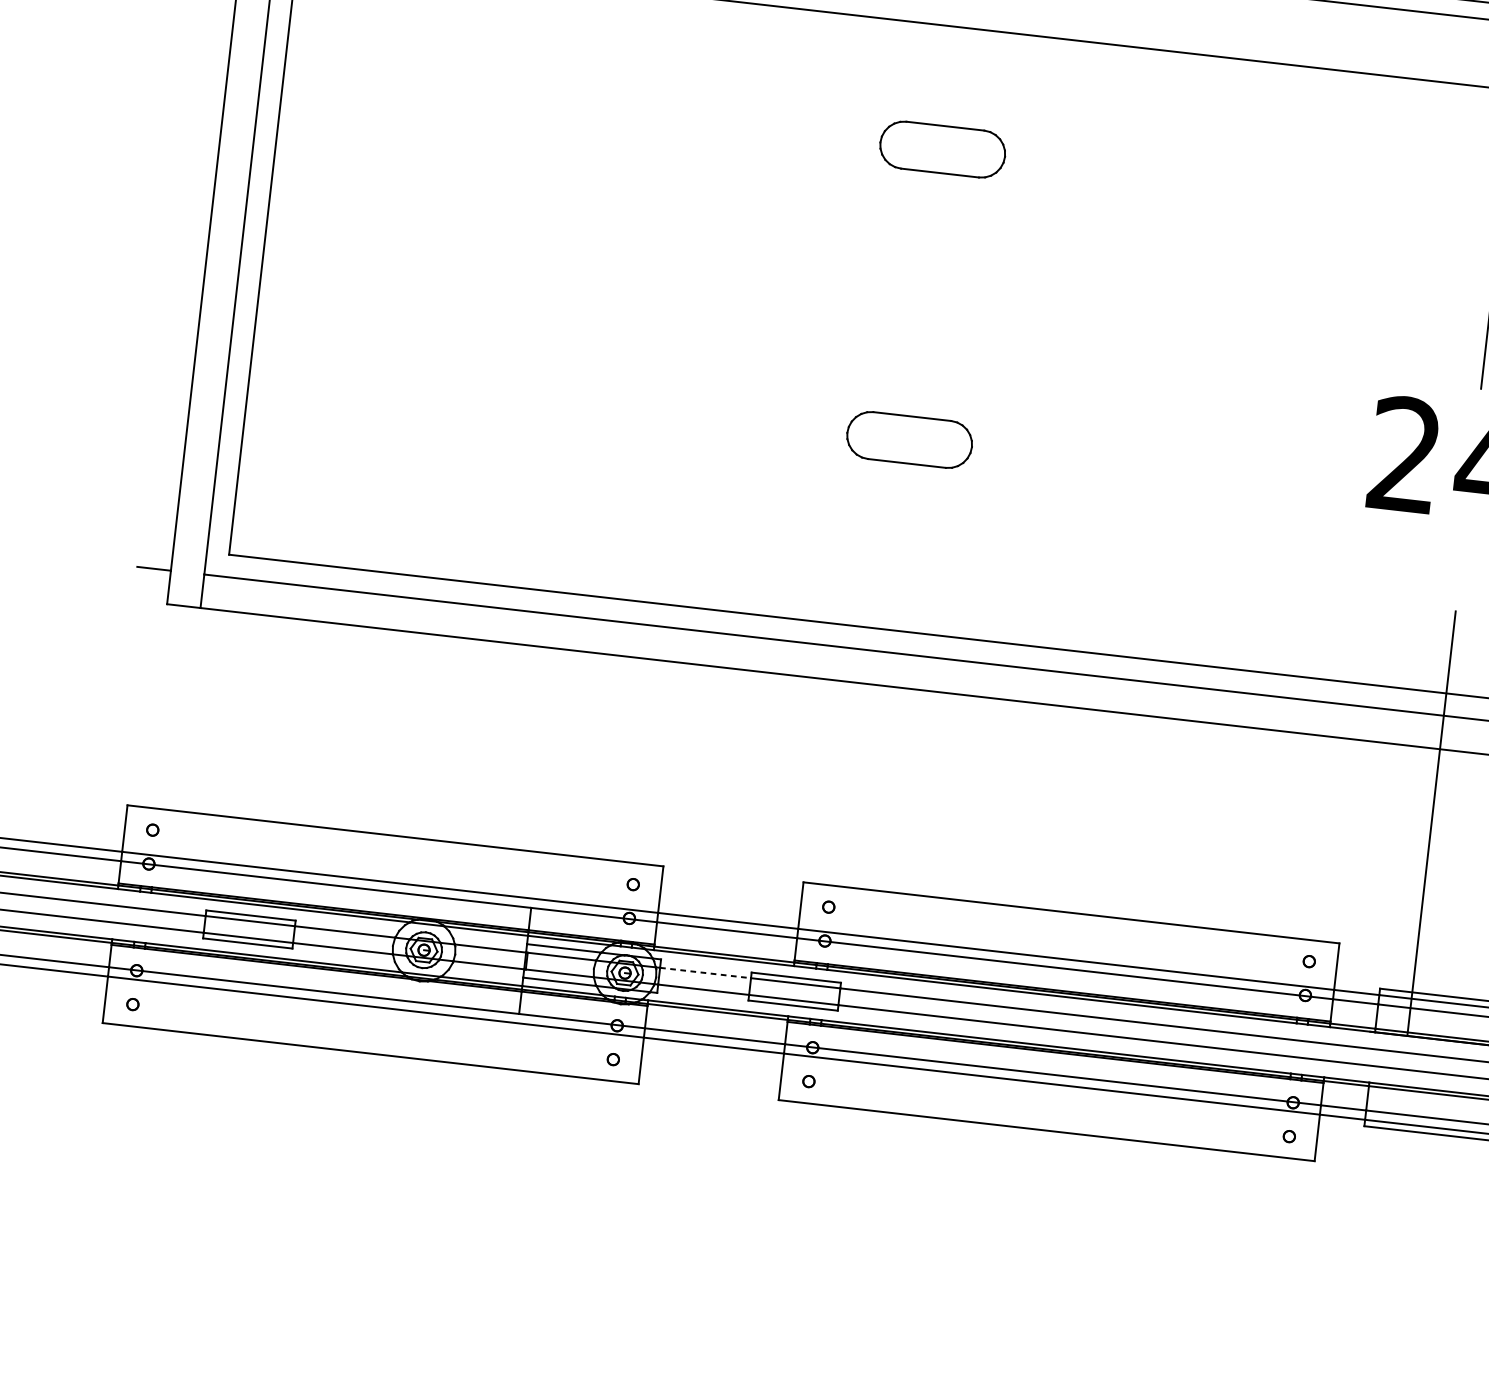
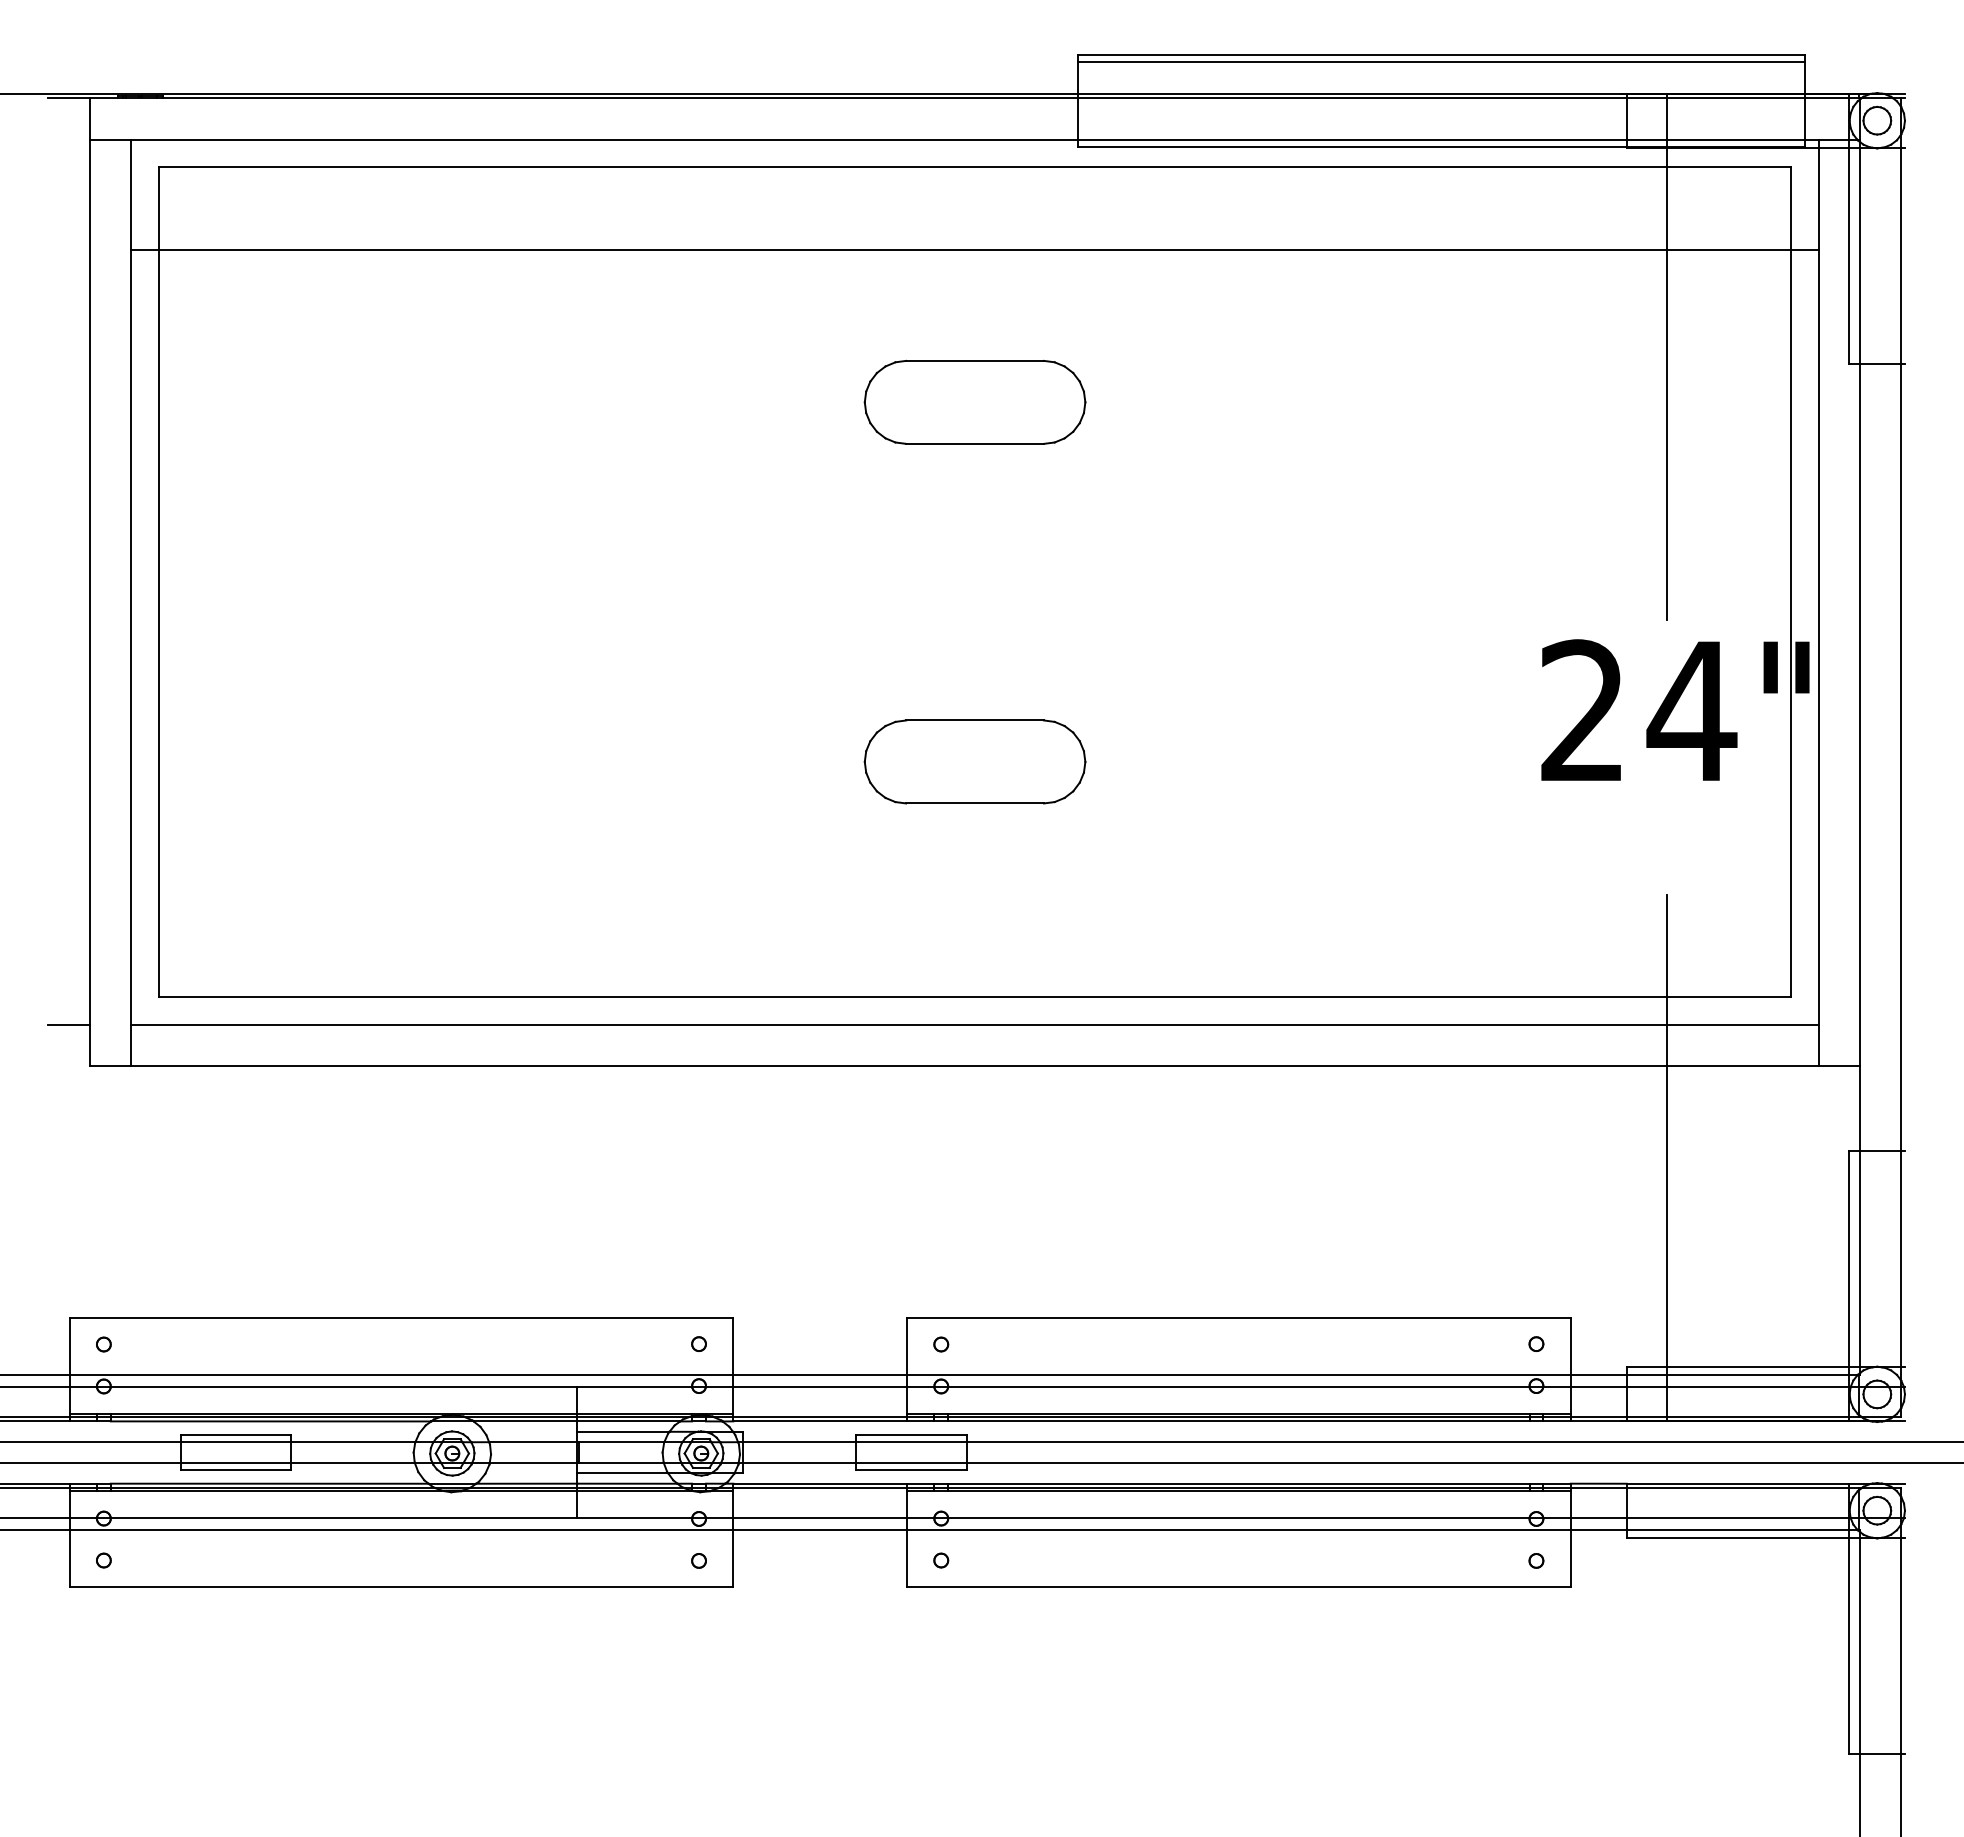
part: (942, 148) -> (974, 401), size x1.43
part: (909, 439) -> (974, 761), size x1.43
line: (706, 973) -> (800, 1442), dashed -> solid

